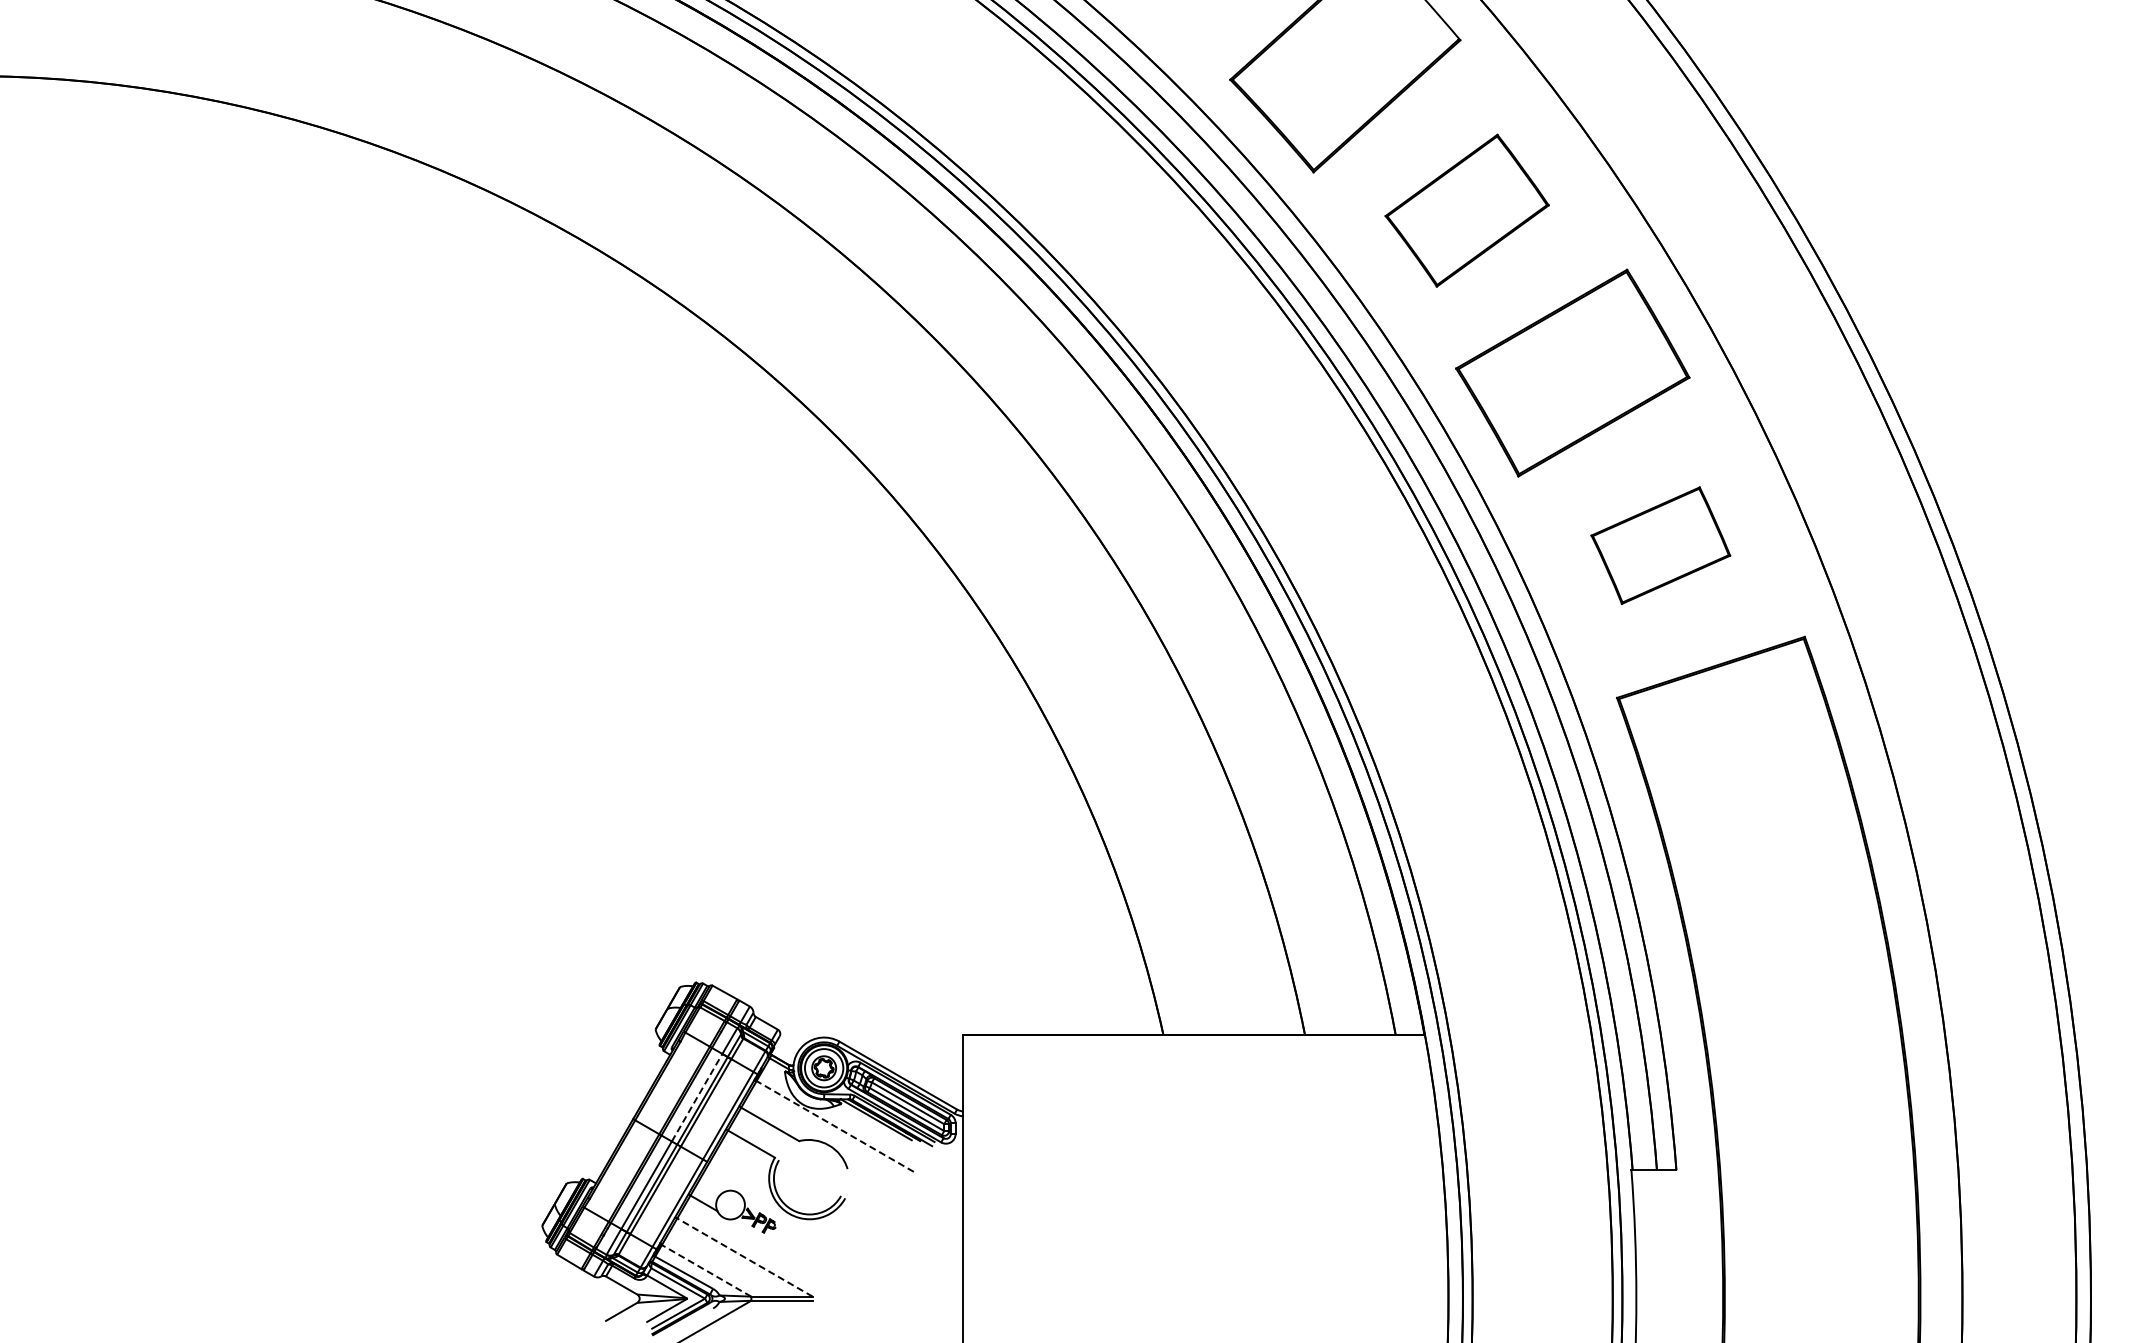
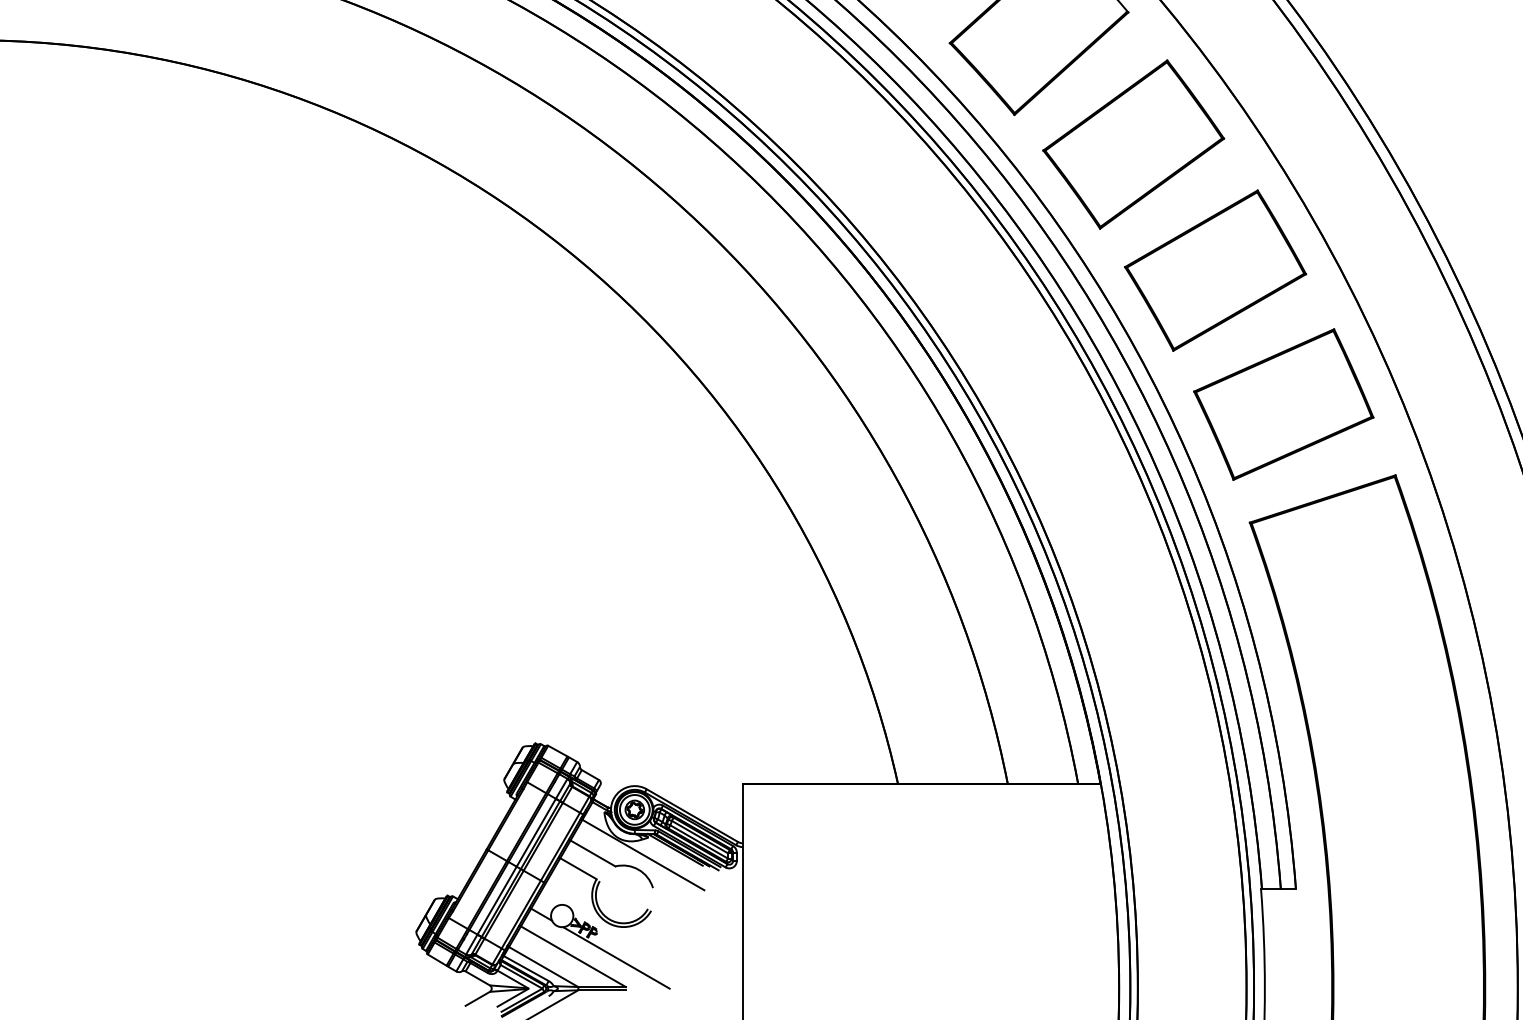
part: (1466, 210) -> (1133, 144), size x1.43
part: (1660, 545) -> (1283, 404), size x1.67
line: (697, 1097) -> (536, 832), dashed -> solid
line: (835, 1126) -> (643, 855), dashed -> solid
line: (744, 1257) -> (573, 956), dashed -> solid
line: (800, 1258) -> (616, 957), added
line: (706, 1270) -> (543, 966), dashed -> solid

